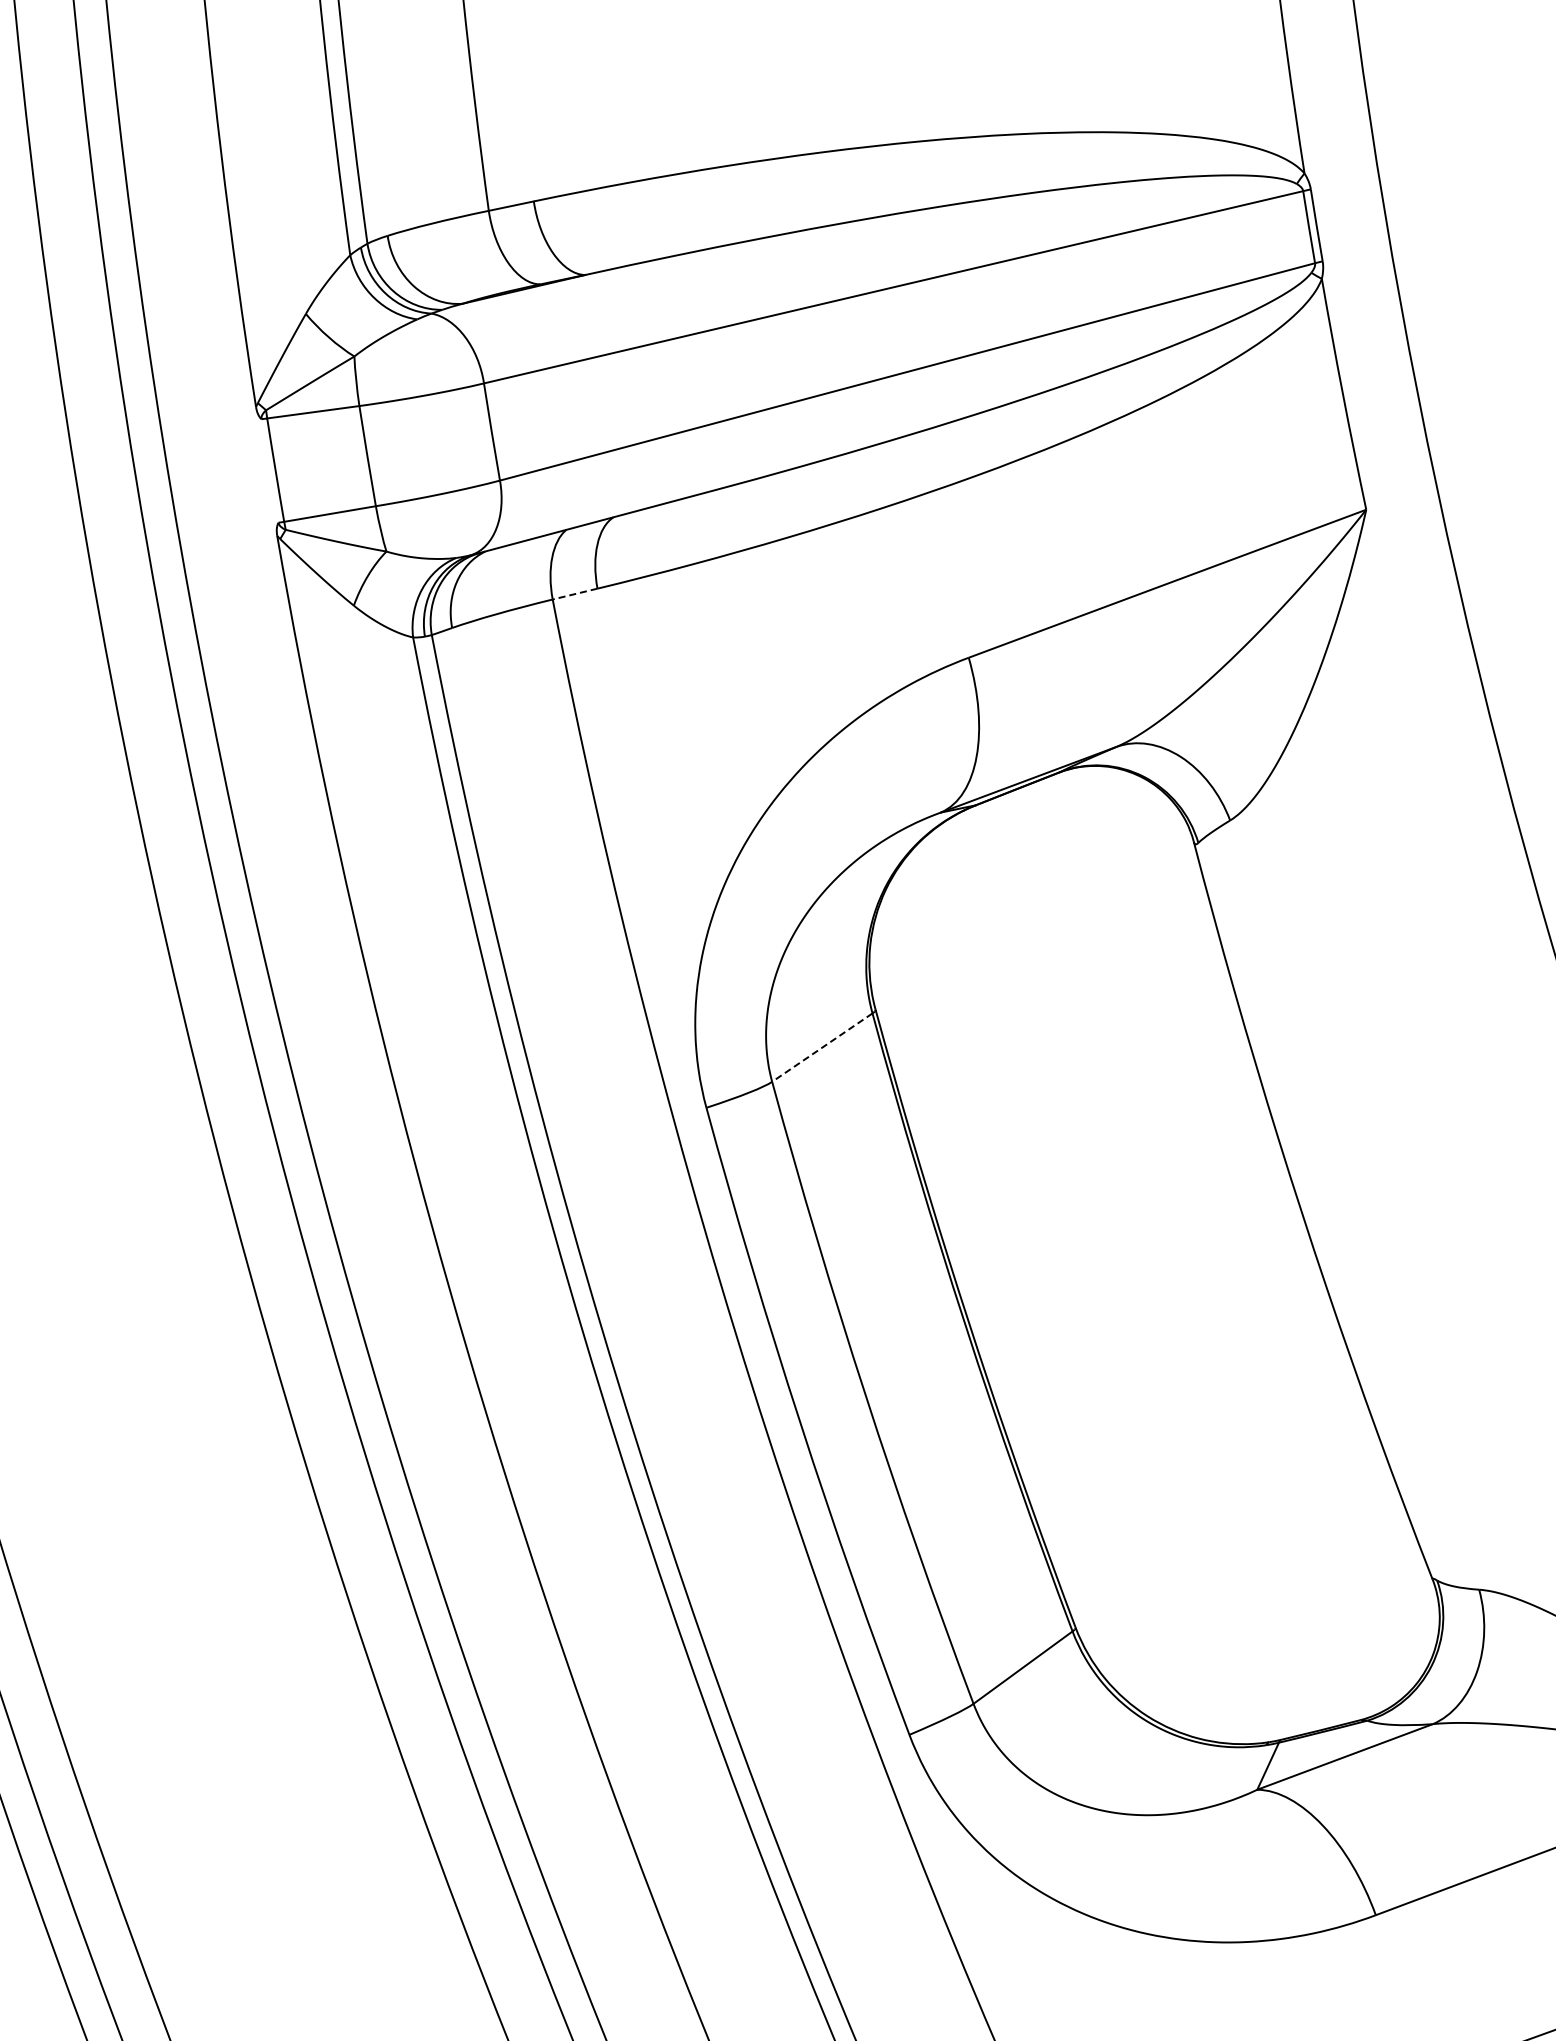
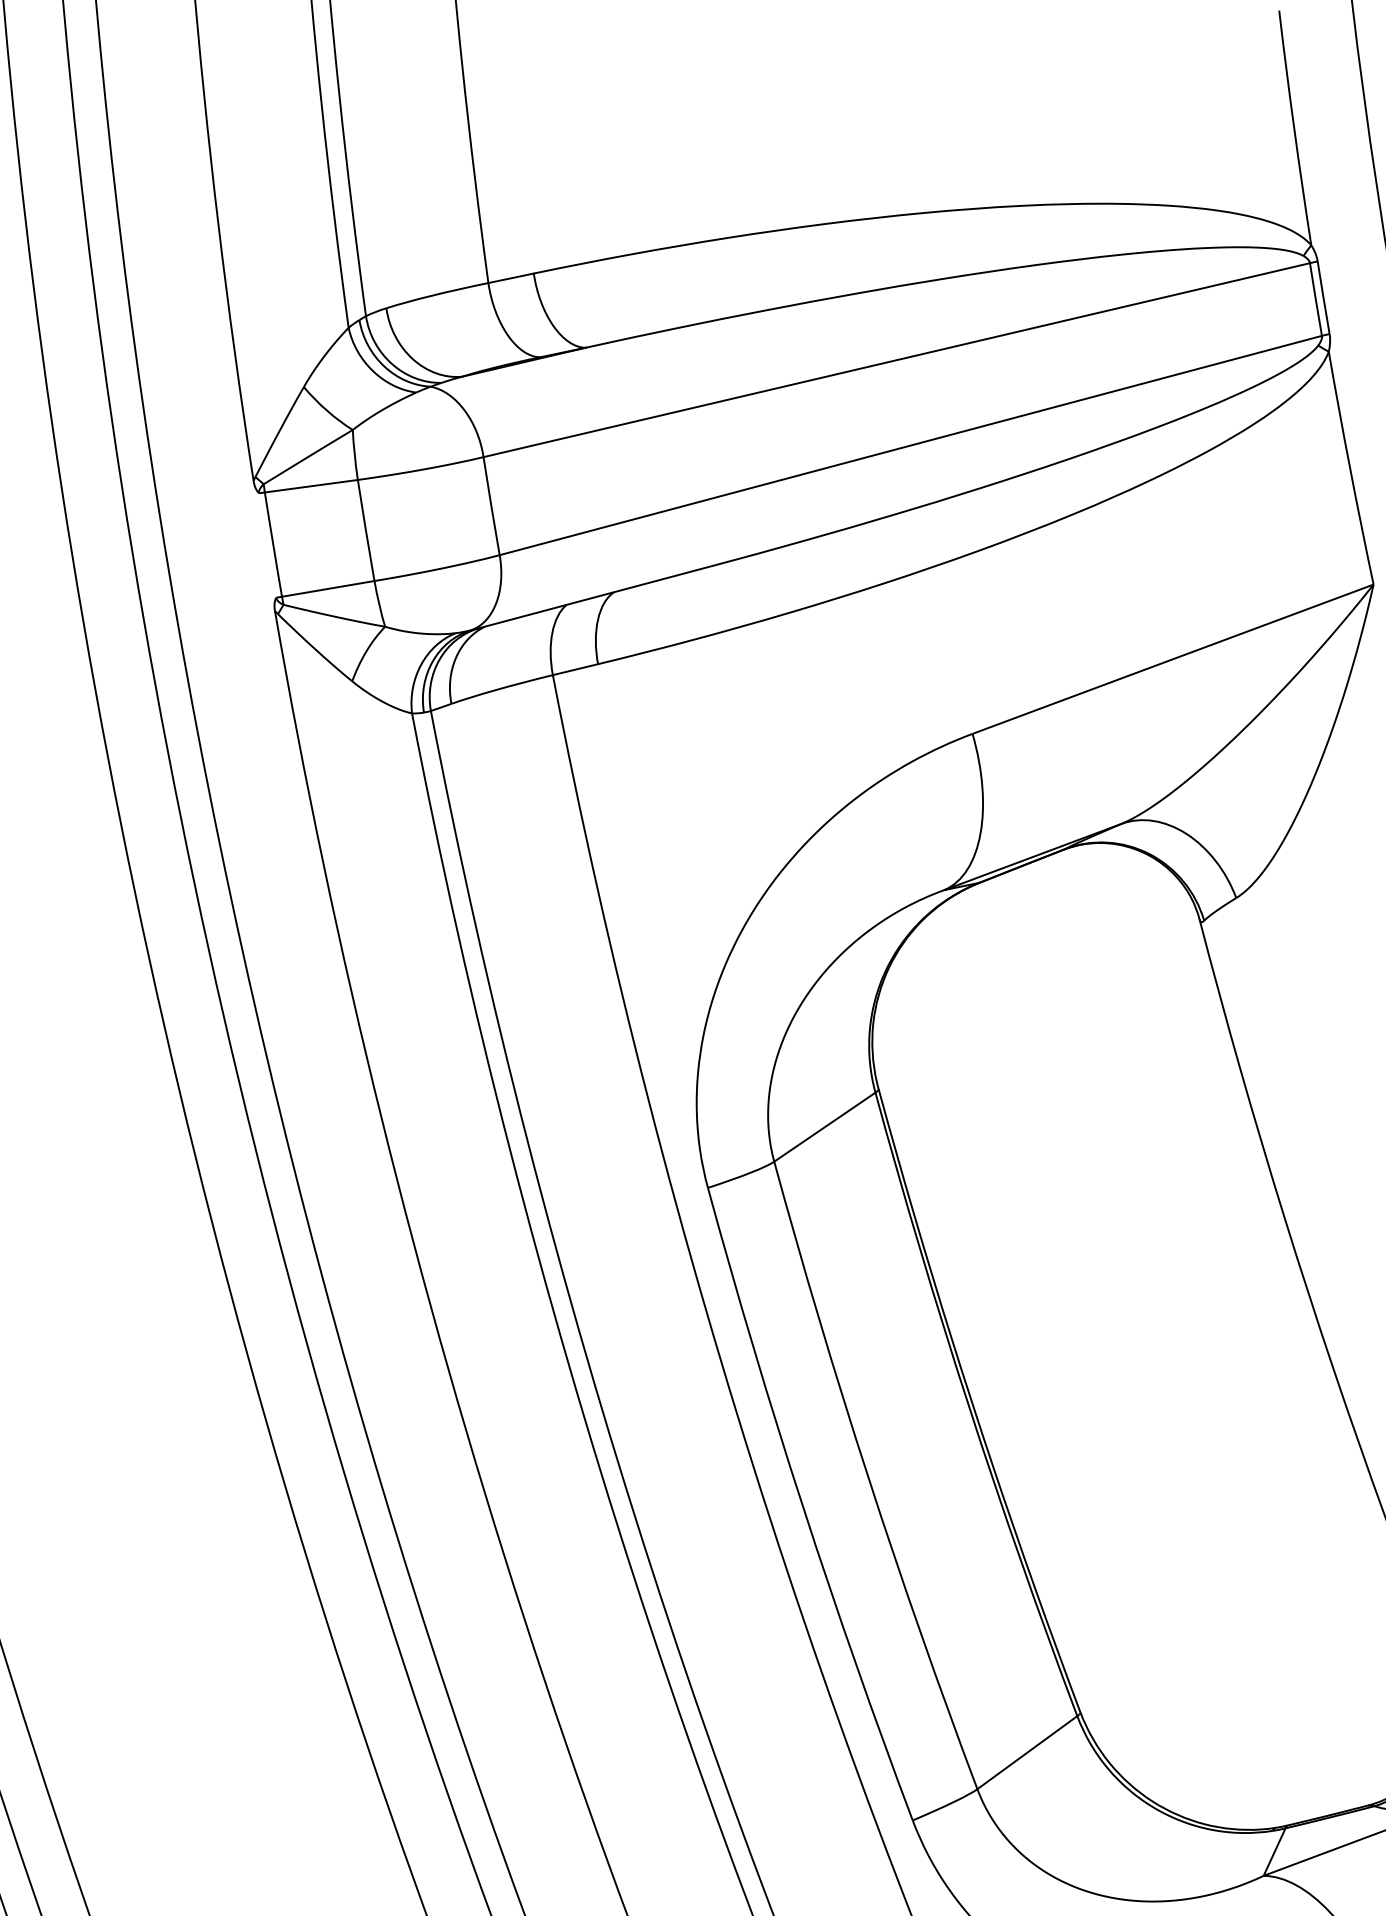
line: (574, 594) -> (574, 670), dashed -> solid
line: (822, 1047) -> (825, 1127), dashed -> solid

